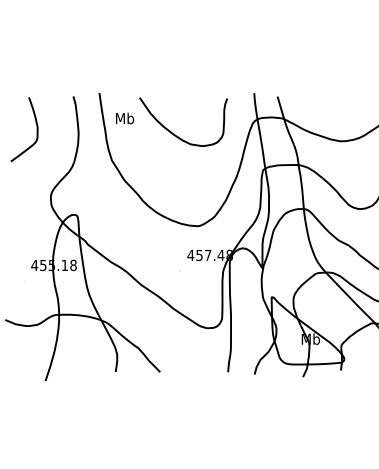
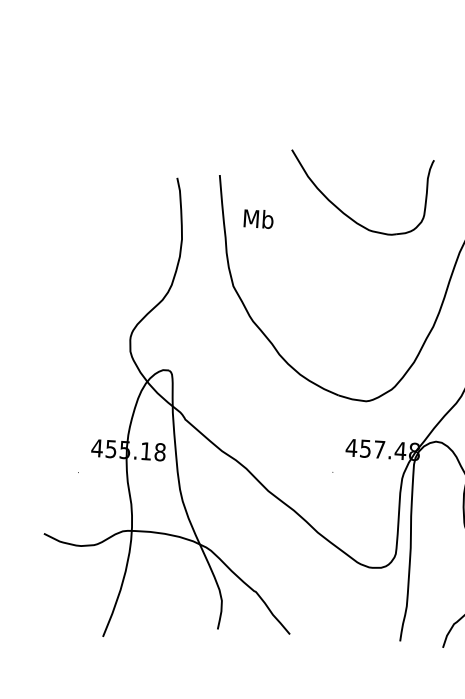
curve: (36, 129) -> (113, 227), removed
part: (177, 135) -> (349, 214), moved

